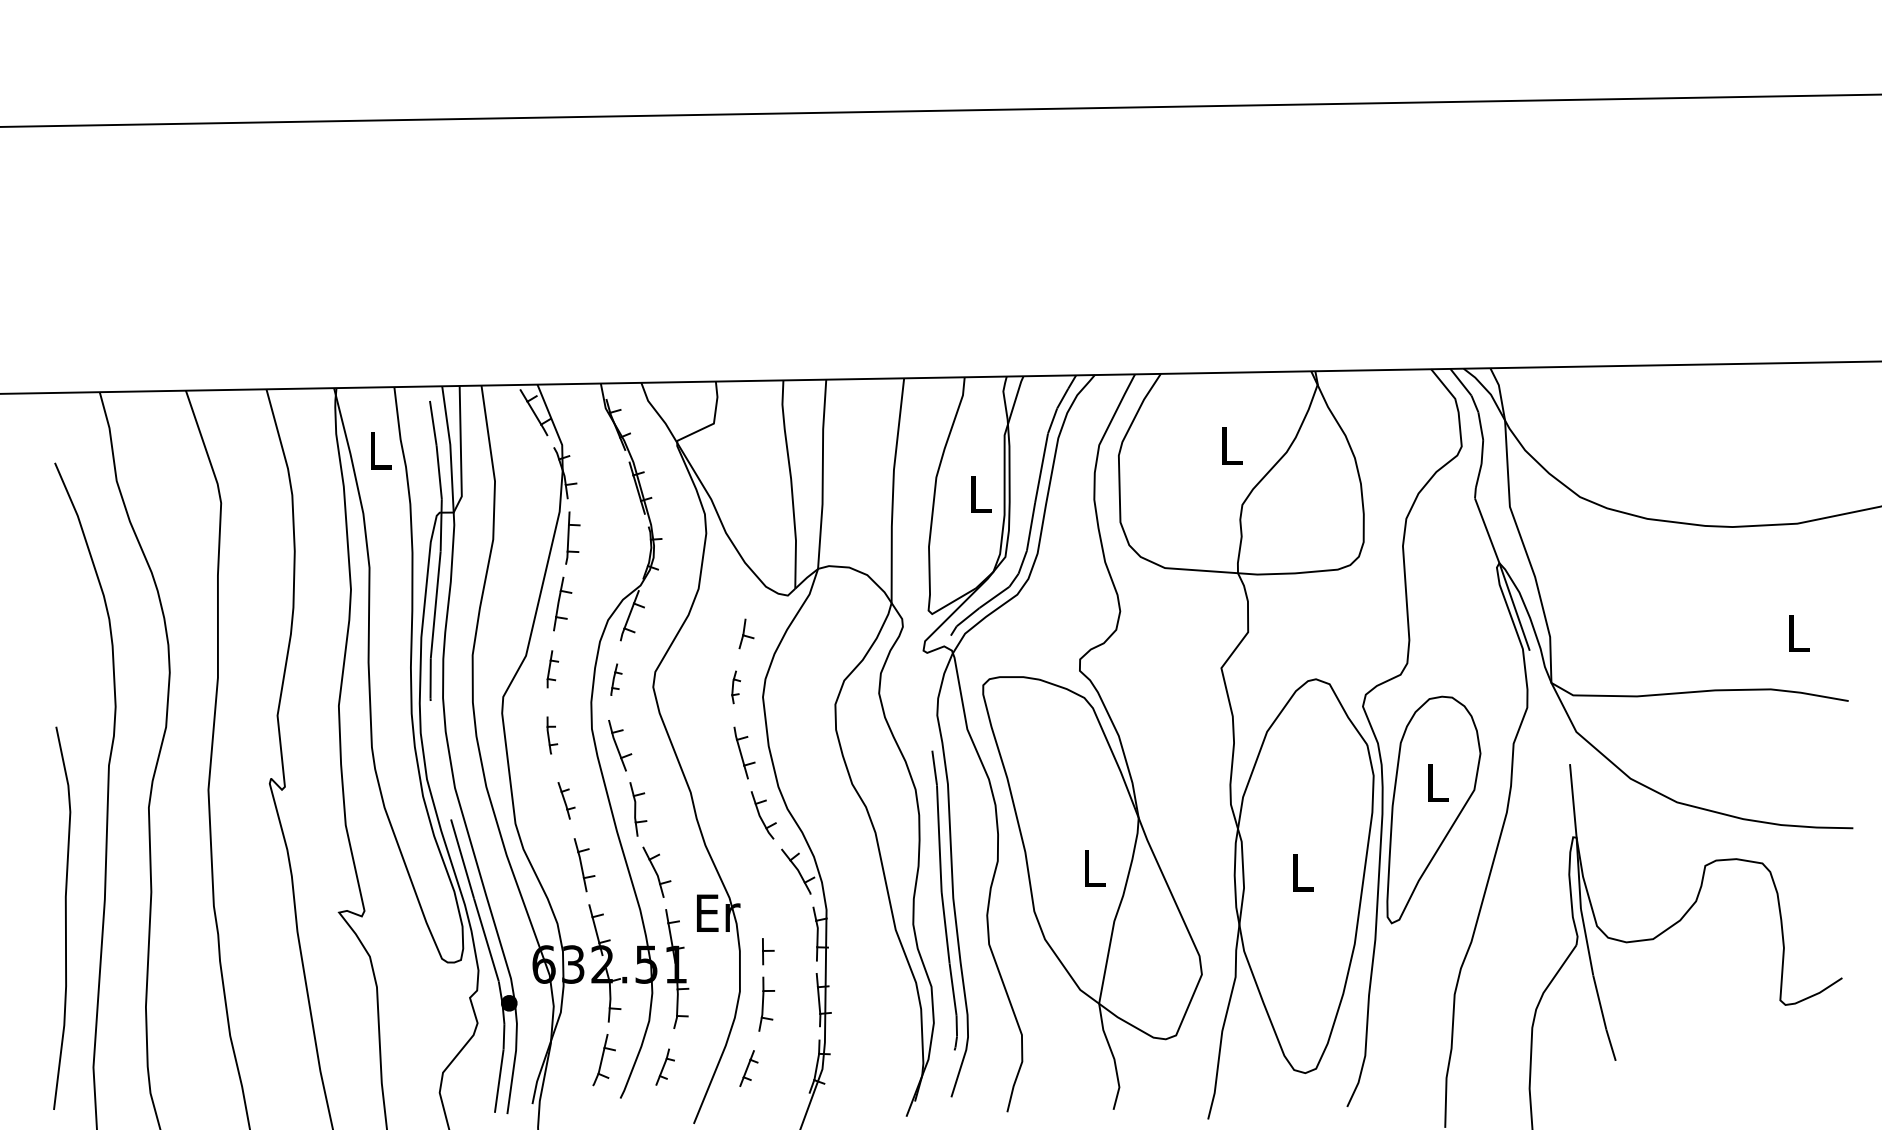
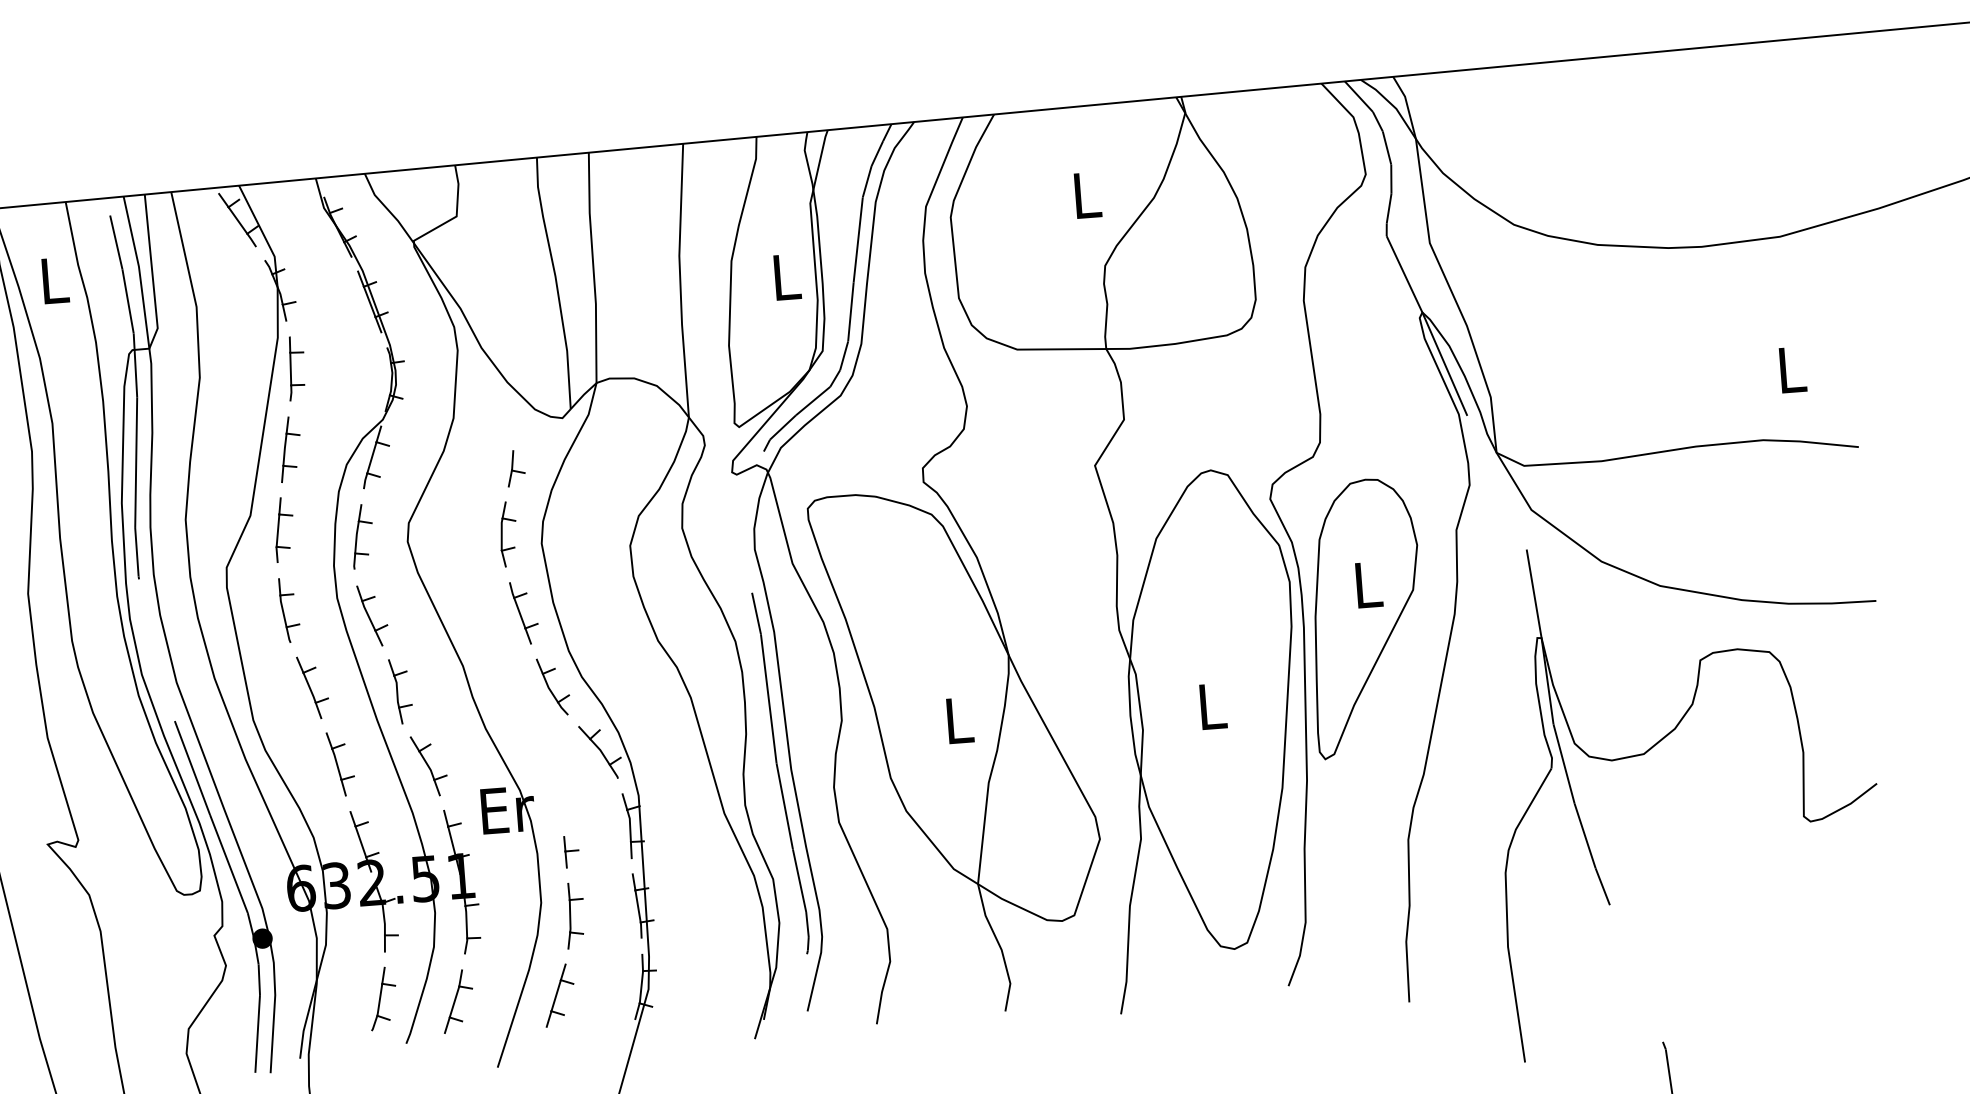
part: (552, 669) -> (283, 529), size x1.43
part: (616, 679) -> (362, 535), size x1.67
part: (735, 687) -> (507, 534), size x1.67
part: (552, 735) -> (290, 609), size x1.43
part: (566, 800) -> (313, 687), size x1.43
part: (664, 1067) -> (456, 1002), size x1.43
part: (748, 1068) -> (558, 995), size x1.43

